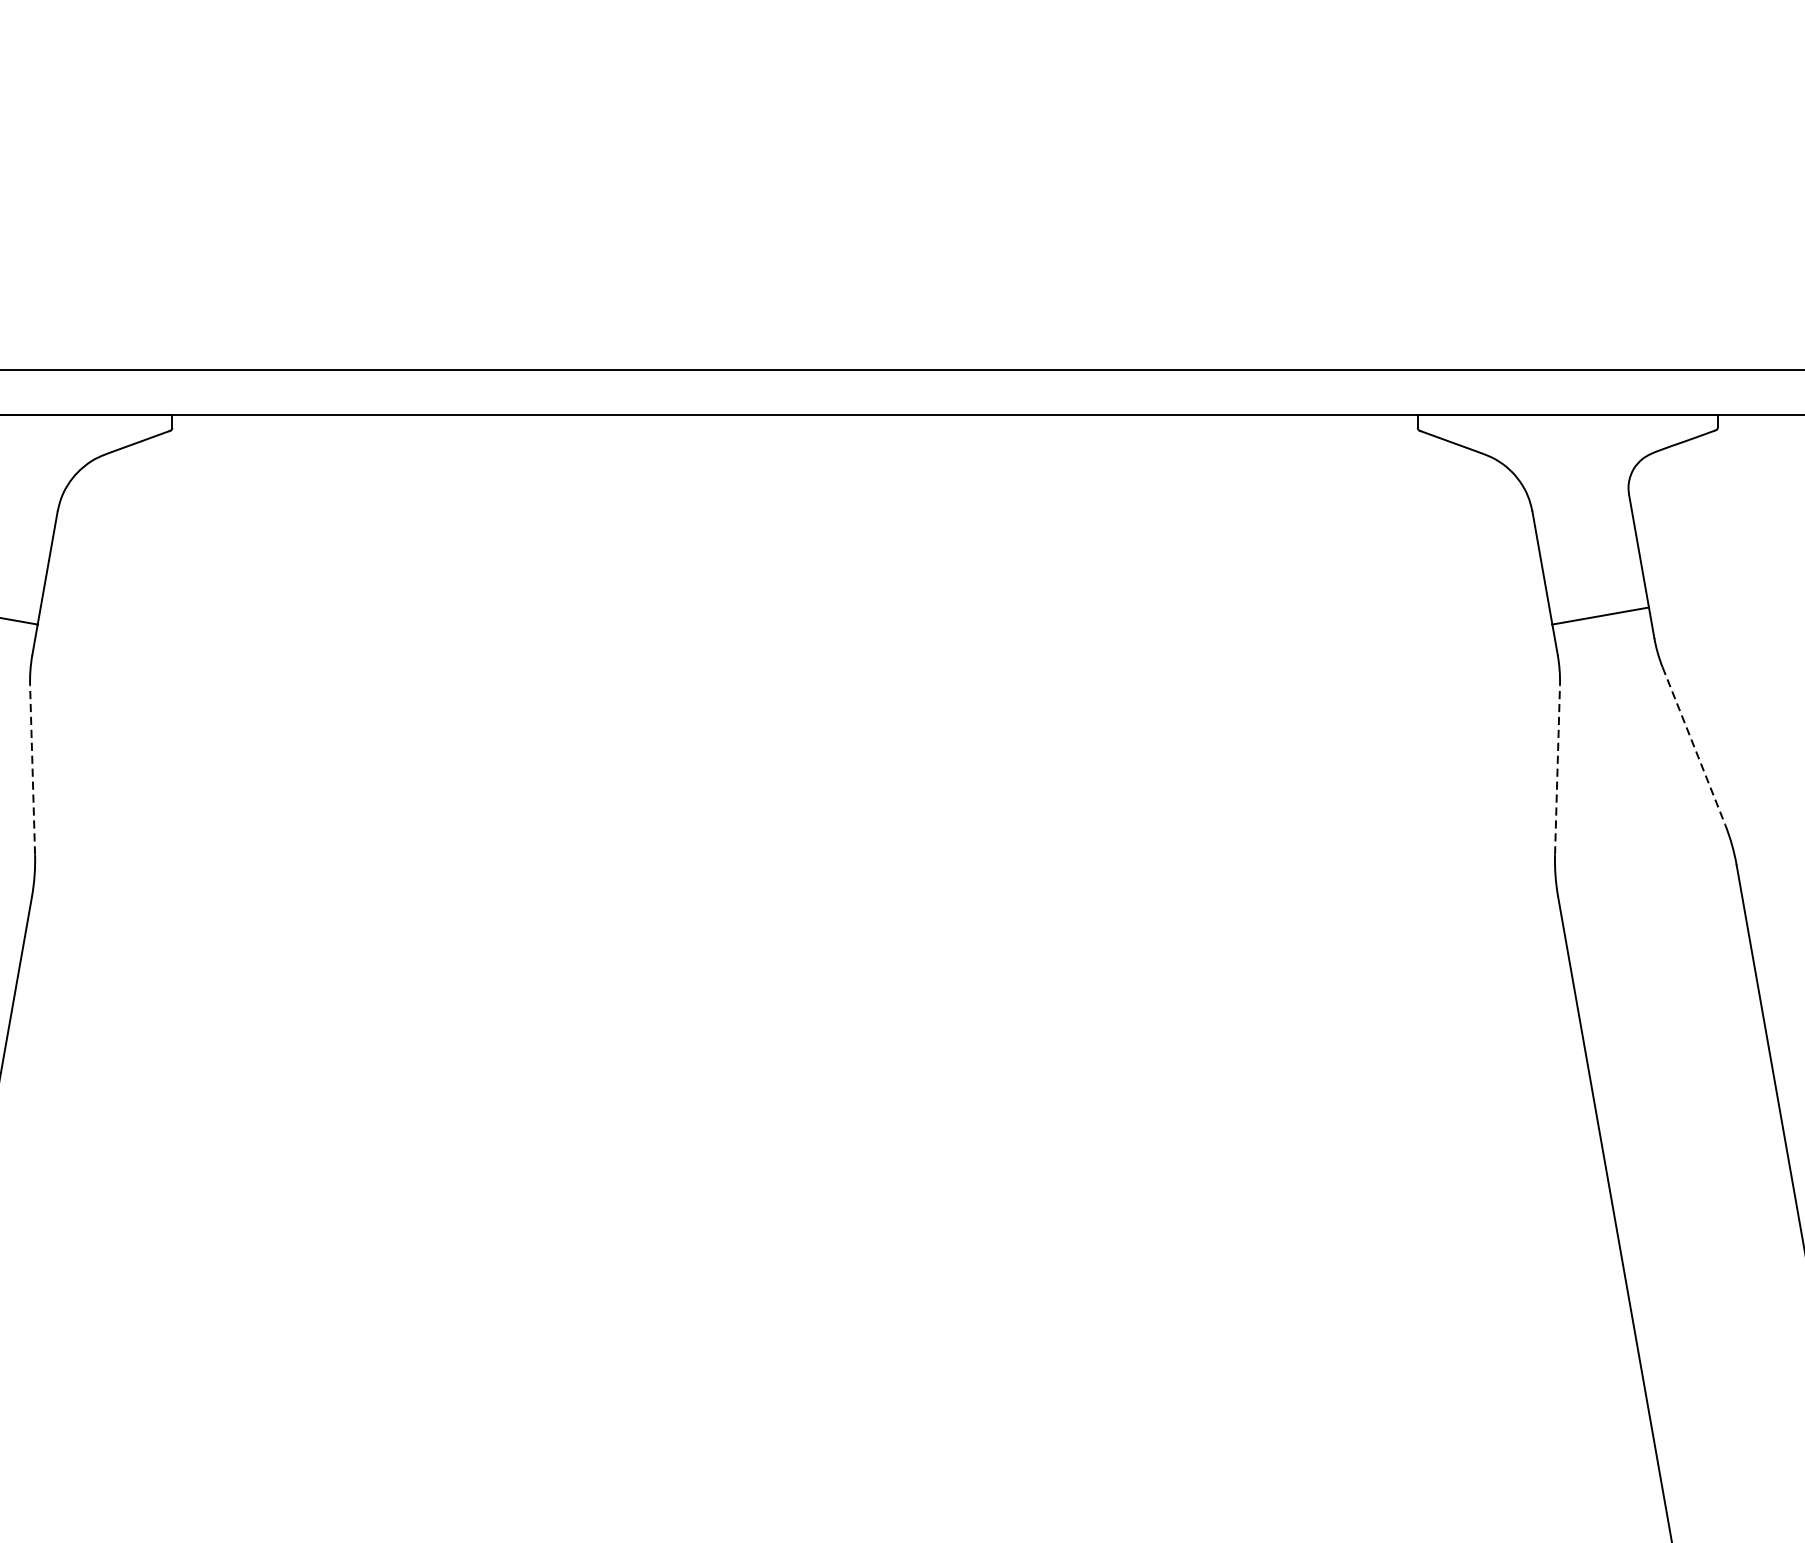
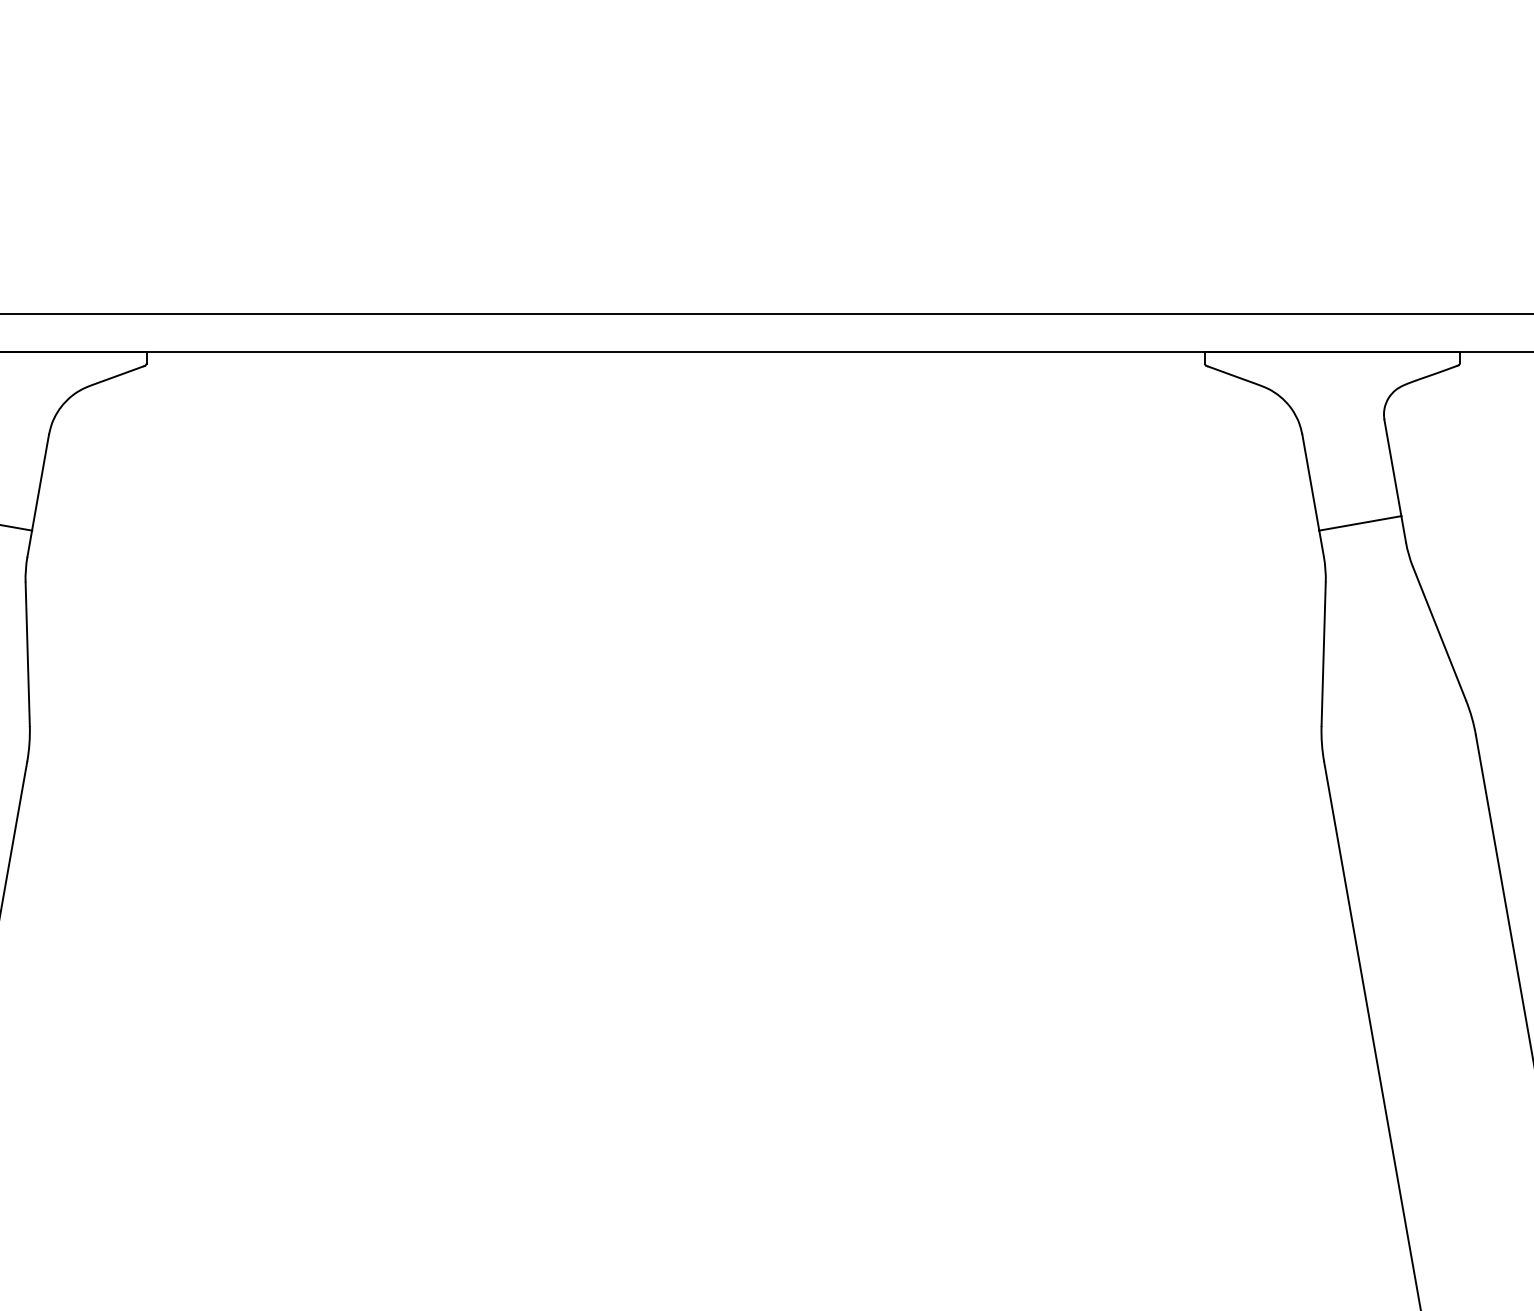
line: (1693, 745) -> (1439, 633), dashed -> solid
line: (32, 770) -> (27, 654), dashed -> solid
line: (1557, 770) -> (1323, 654), dashed -> solid

